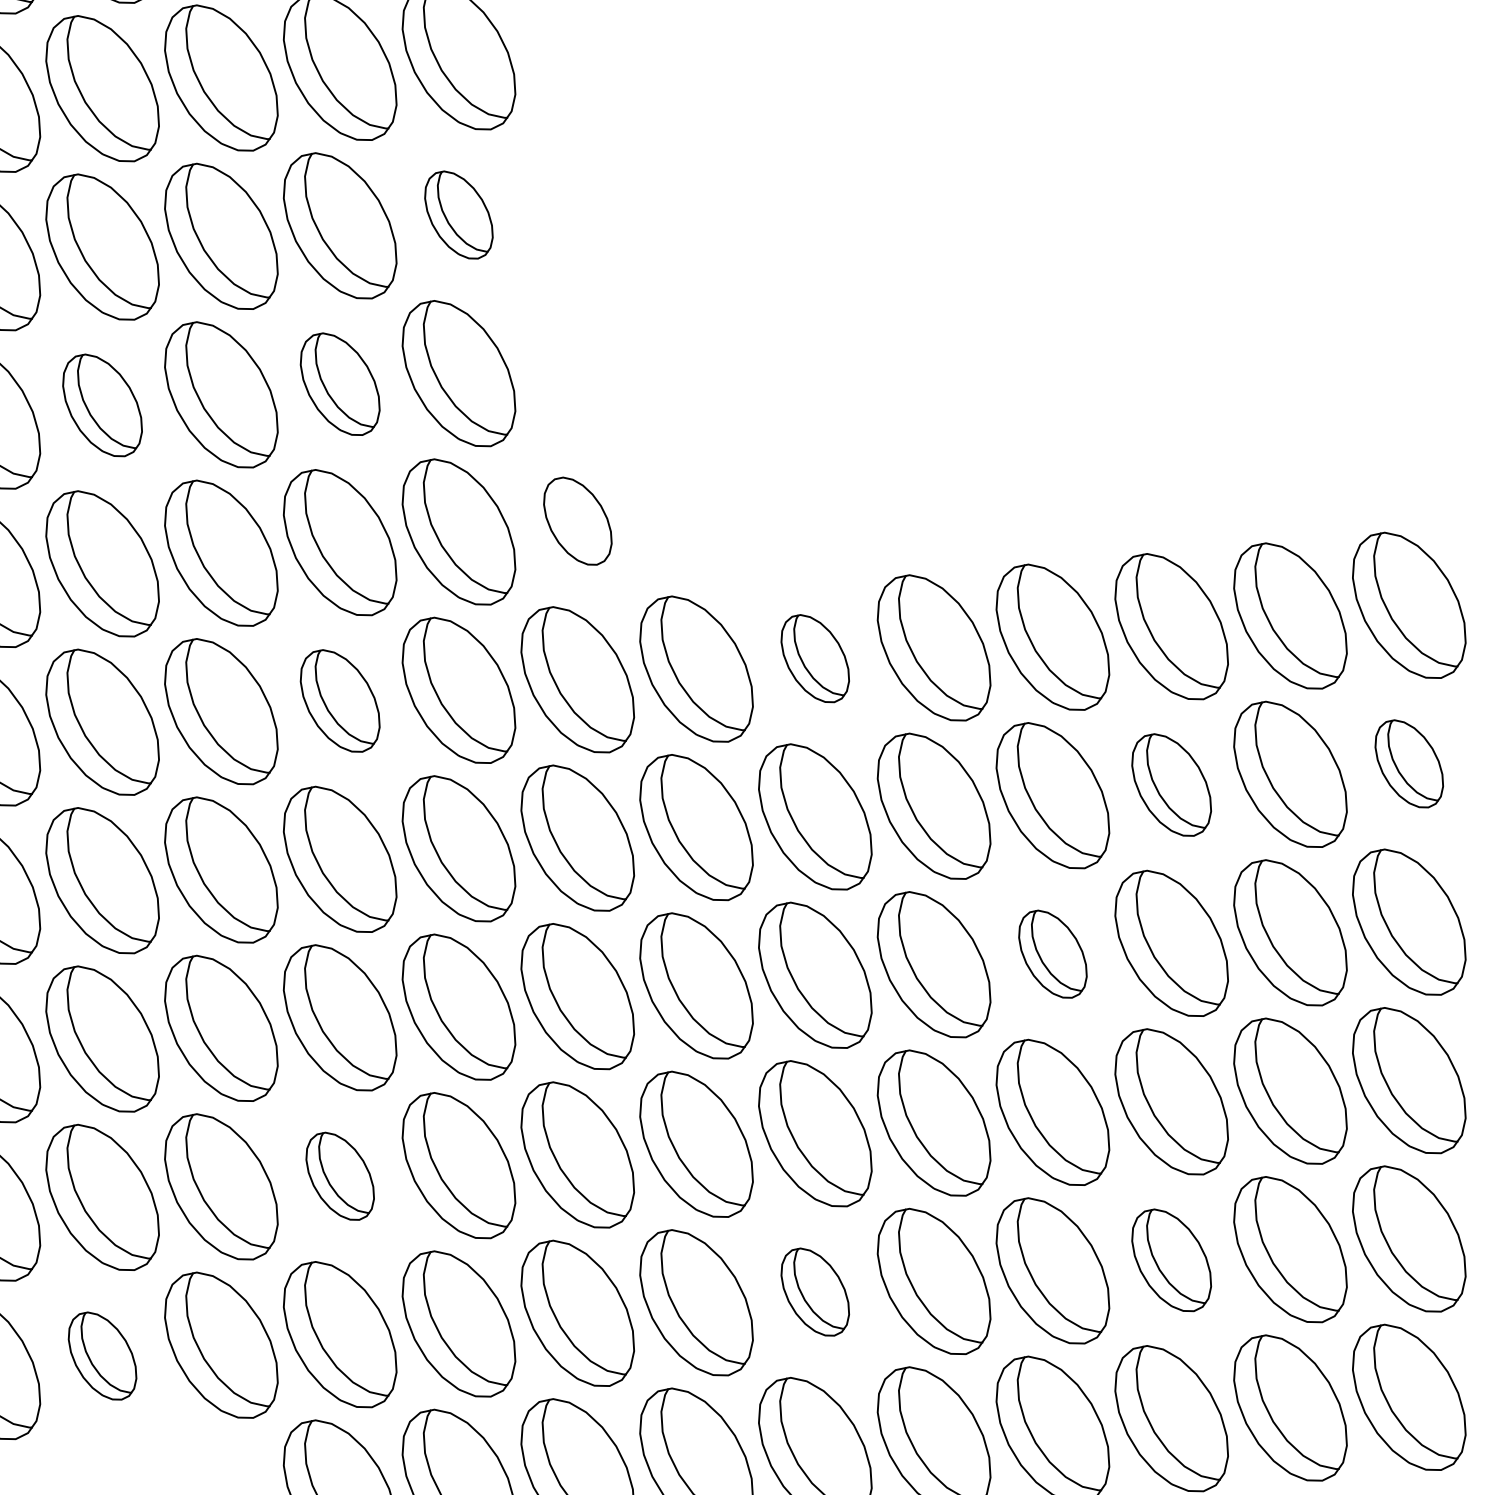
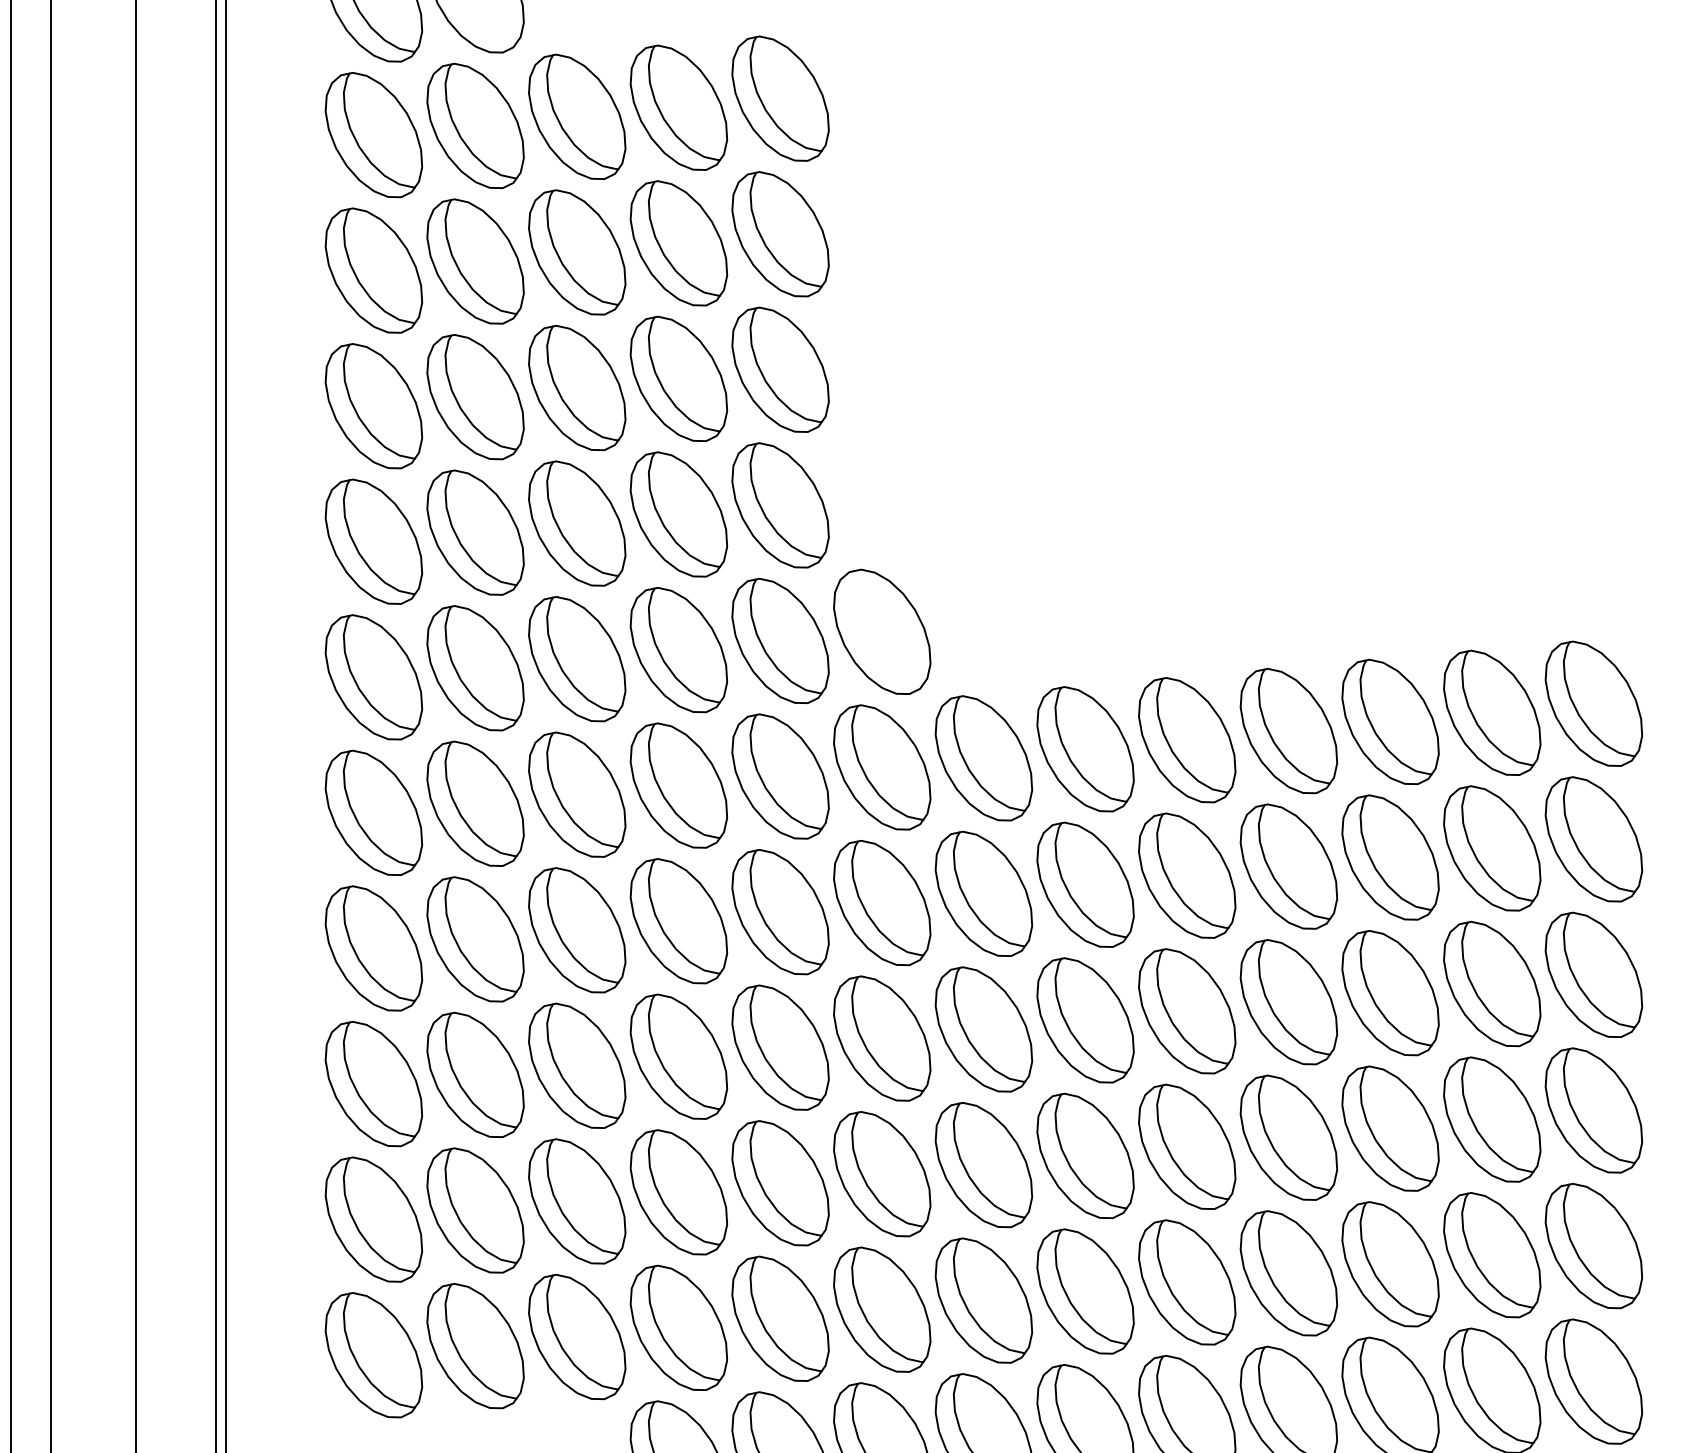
part: (458, 214) -> (780, 369), size x1.67
part: (339, 384) -> (678, 514), size x1.43
part: (102, 405) -> (475, 532), size x1.43
part: (578, 520) -> (882, 631), size x1.67
part: (815, 658) -> (1085, 749), size x1.67
part: (339, 700) -> (678, 785), size x1.43
part: (1408, 763) -> (1593, 839), size x1.67
part: (1171, 784) -> (1390, 857), size x1.43
part: (1052, 954) -> (1288, 1002), size x1.67
part: (339, 1176) -> (678, 1192), size x1.67
part: (1171, 1260) -> (1390, 1264), size x1.43
part: (815, 1292) -> (1085, 1291), size x1.67
part: (102, 1356) -> (475, 1346), size x1.67

